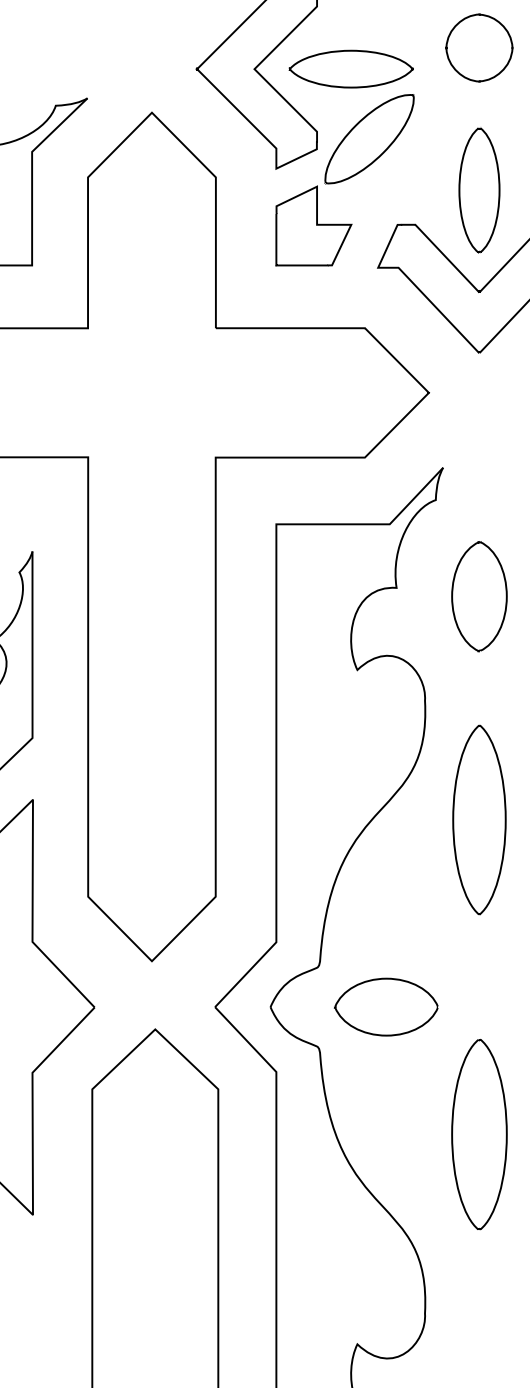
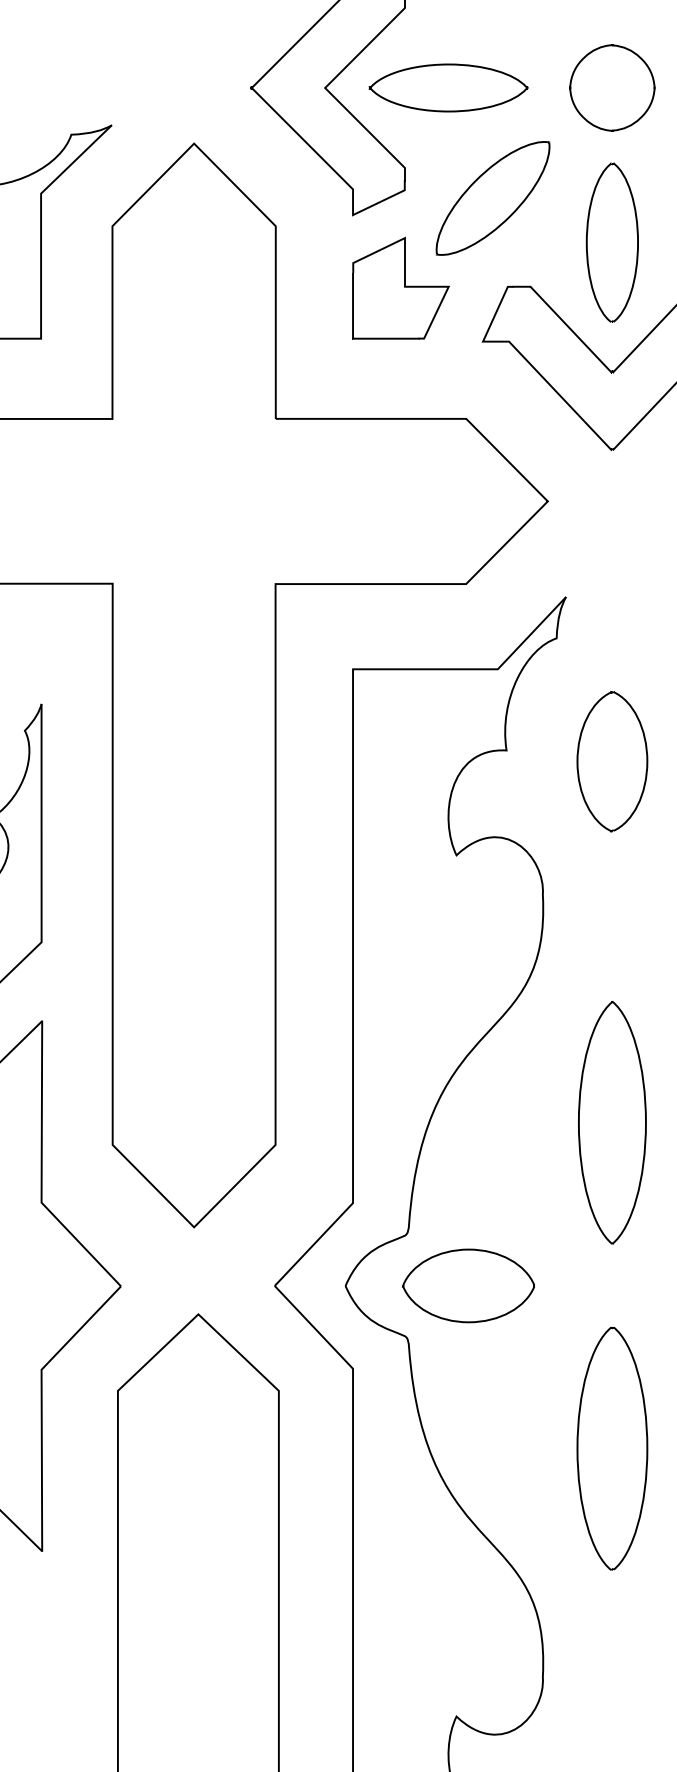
part: (479, 47) -> (612, 87), moved
part: (369, 139) -> (492, 198), moved
part: (479, 819) -> (612, 1122), moved
part: (385, 1006) -> (467, 1285), moved

